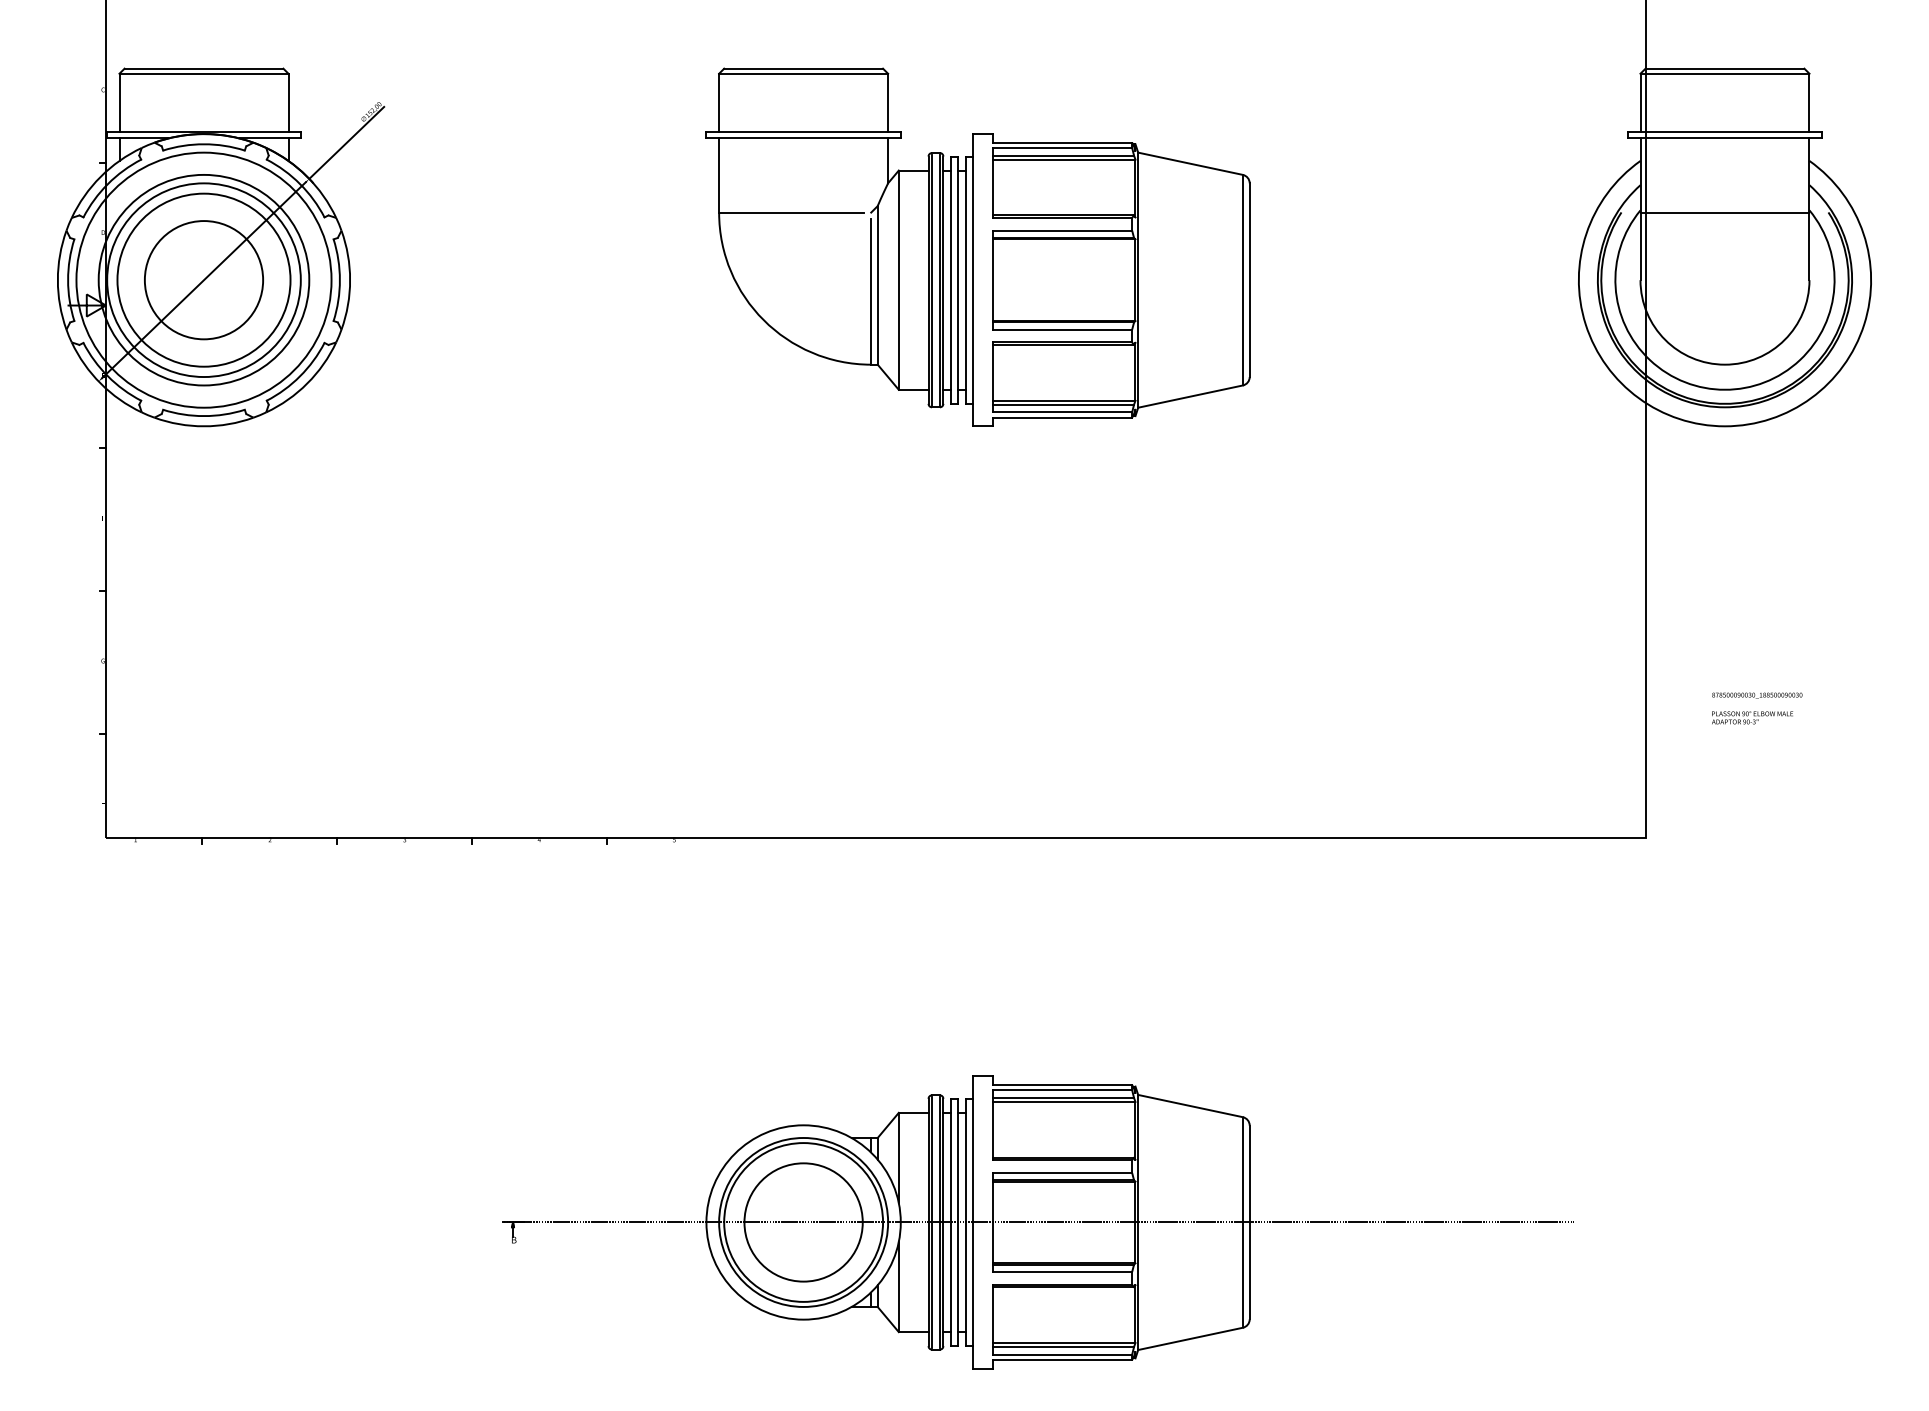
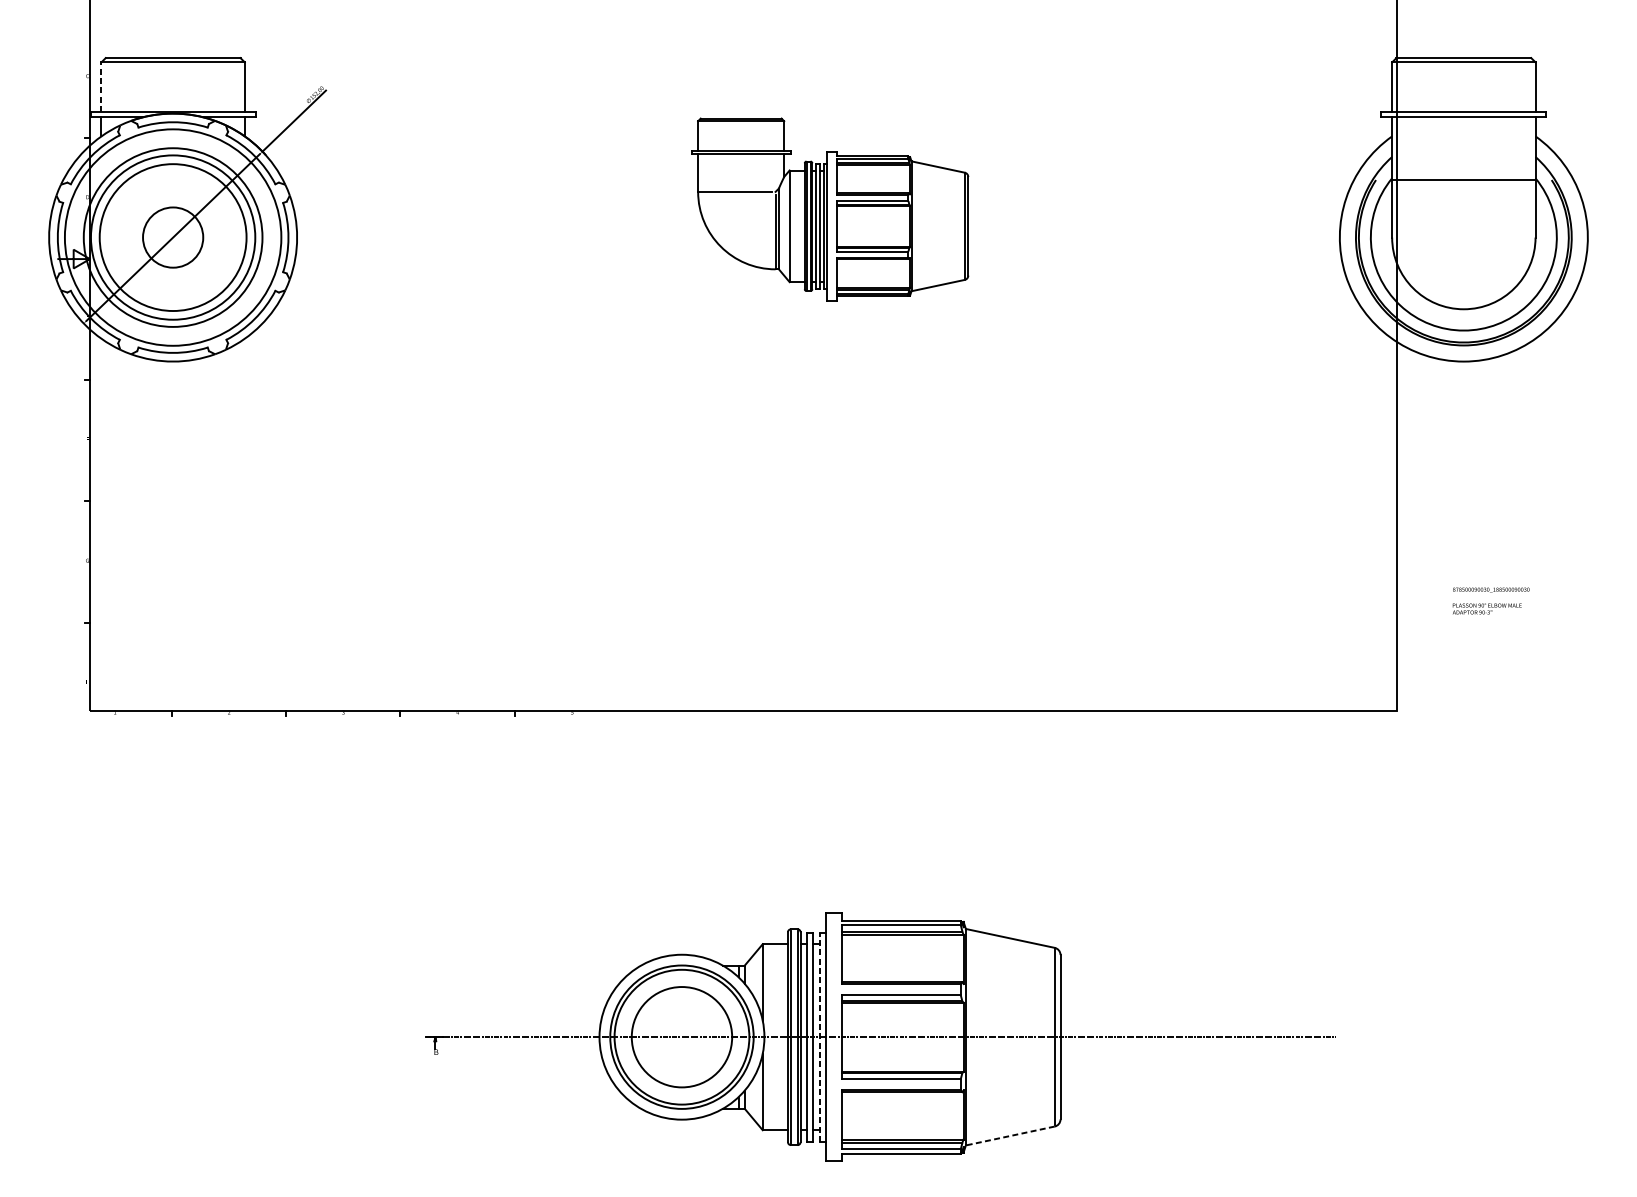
line: (119, 102) -> (101, 86), solid -> dashed
part: (977, 246) -> (829, 208), size x0.6
circle: (203, 280) -> (172, 237), size x0.6
line: (965, 1221) -> (819, 1036), solid -> dashed
line: (1190, 1338) -> (1010, 1135), solid -> dashed

